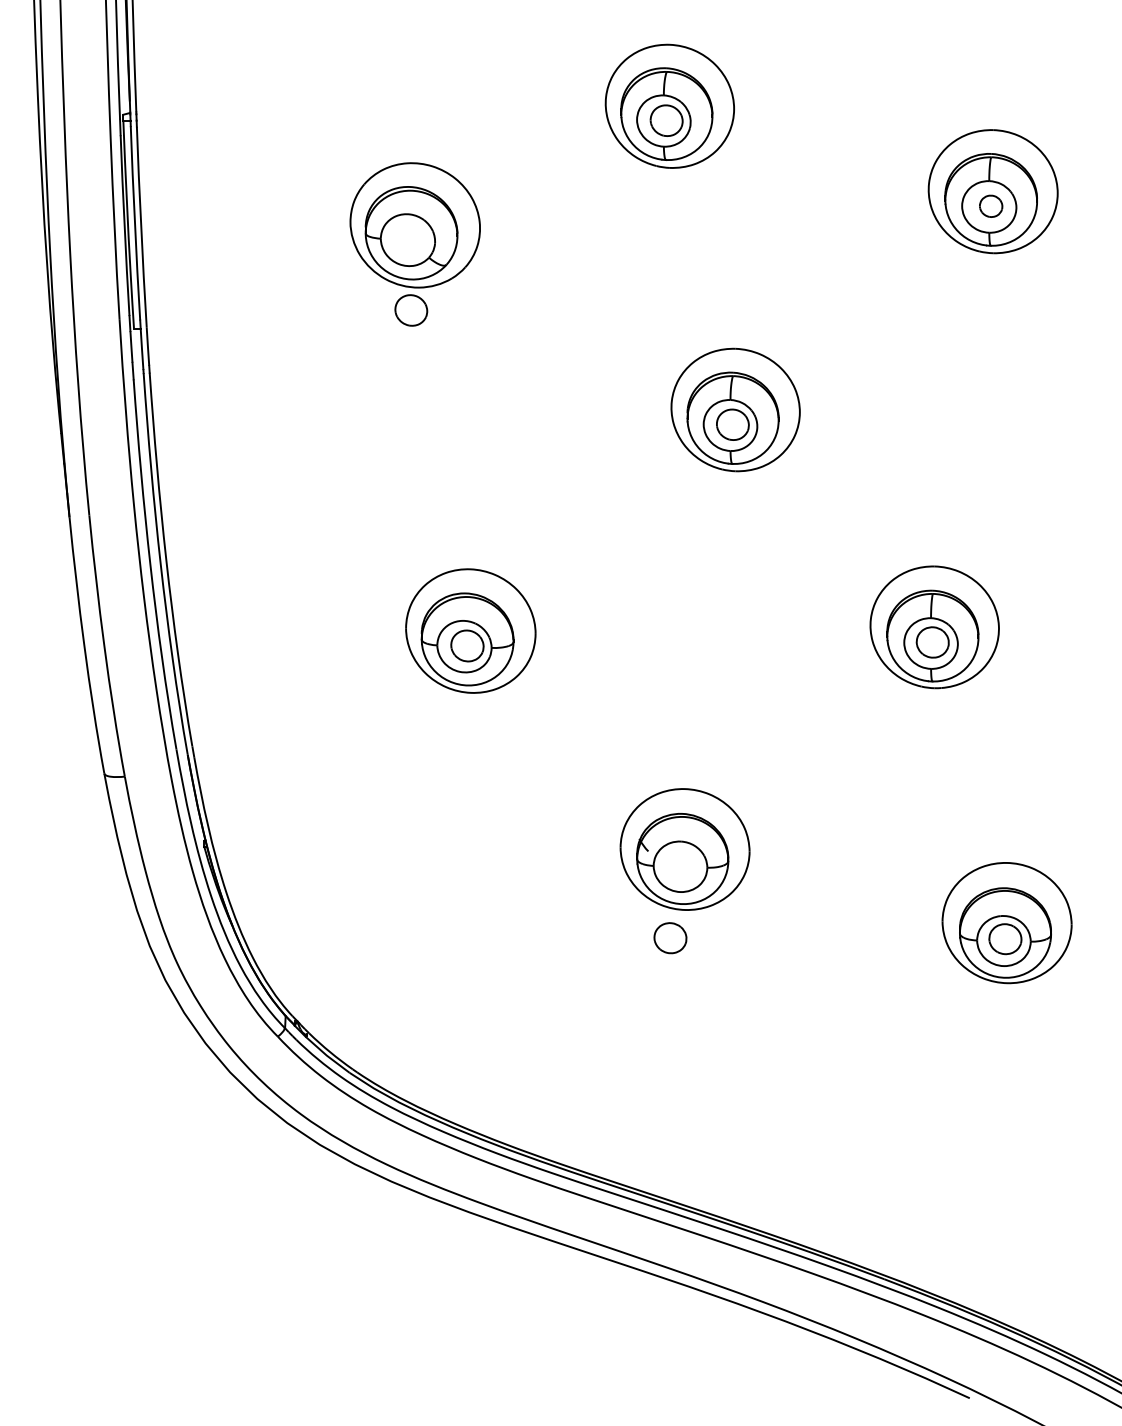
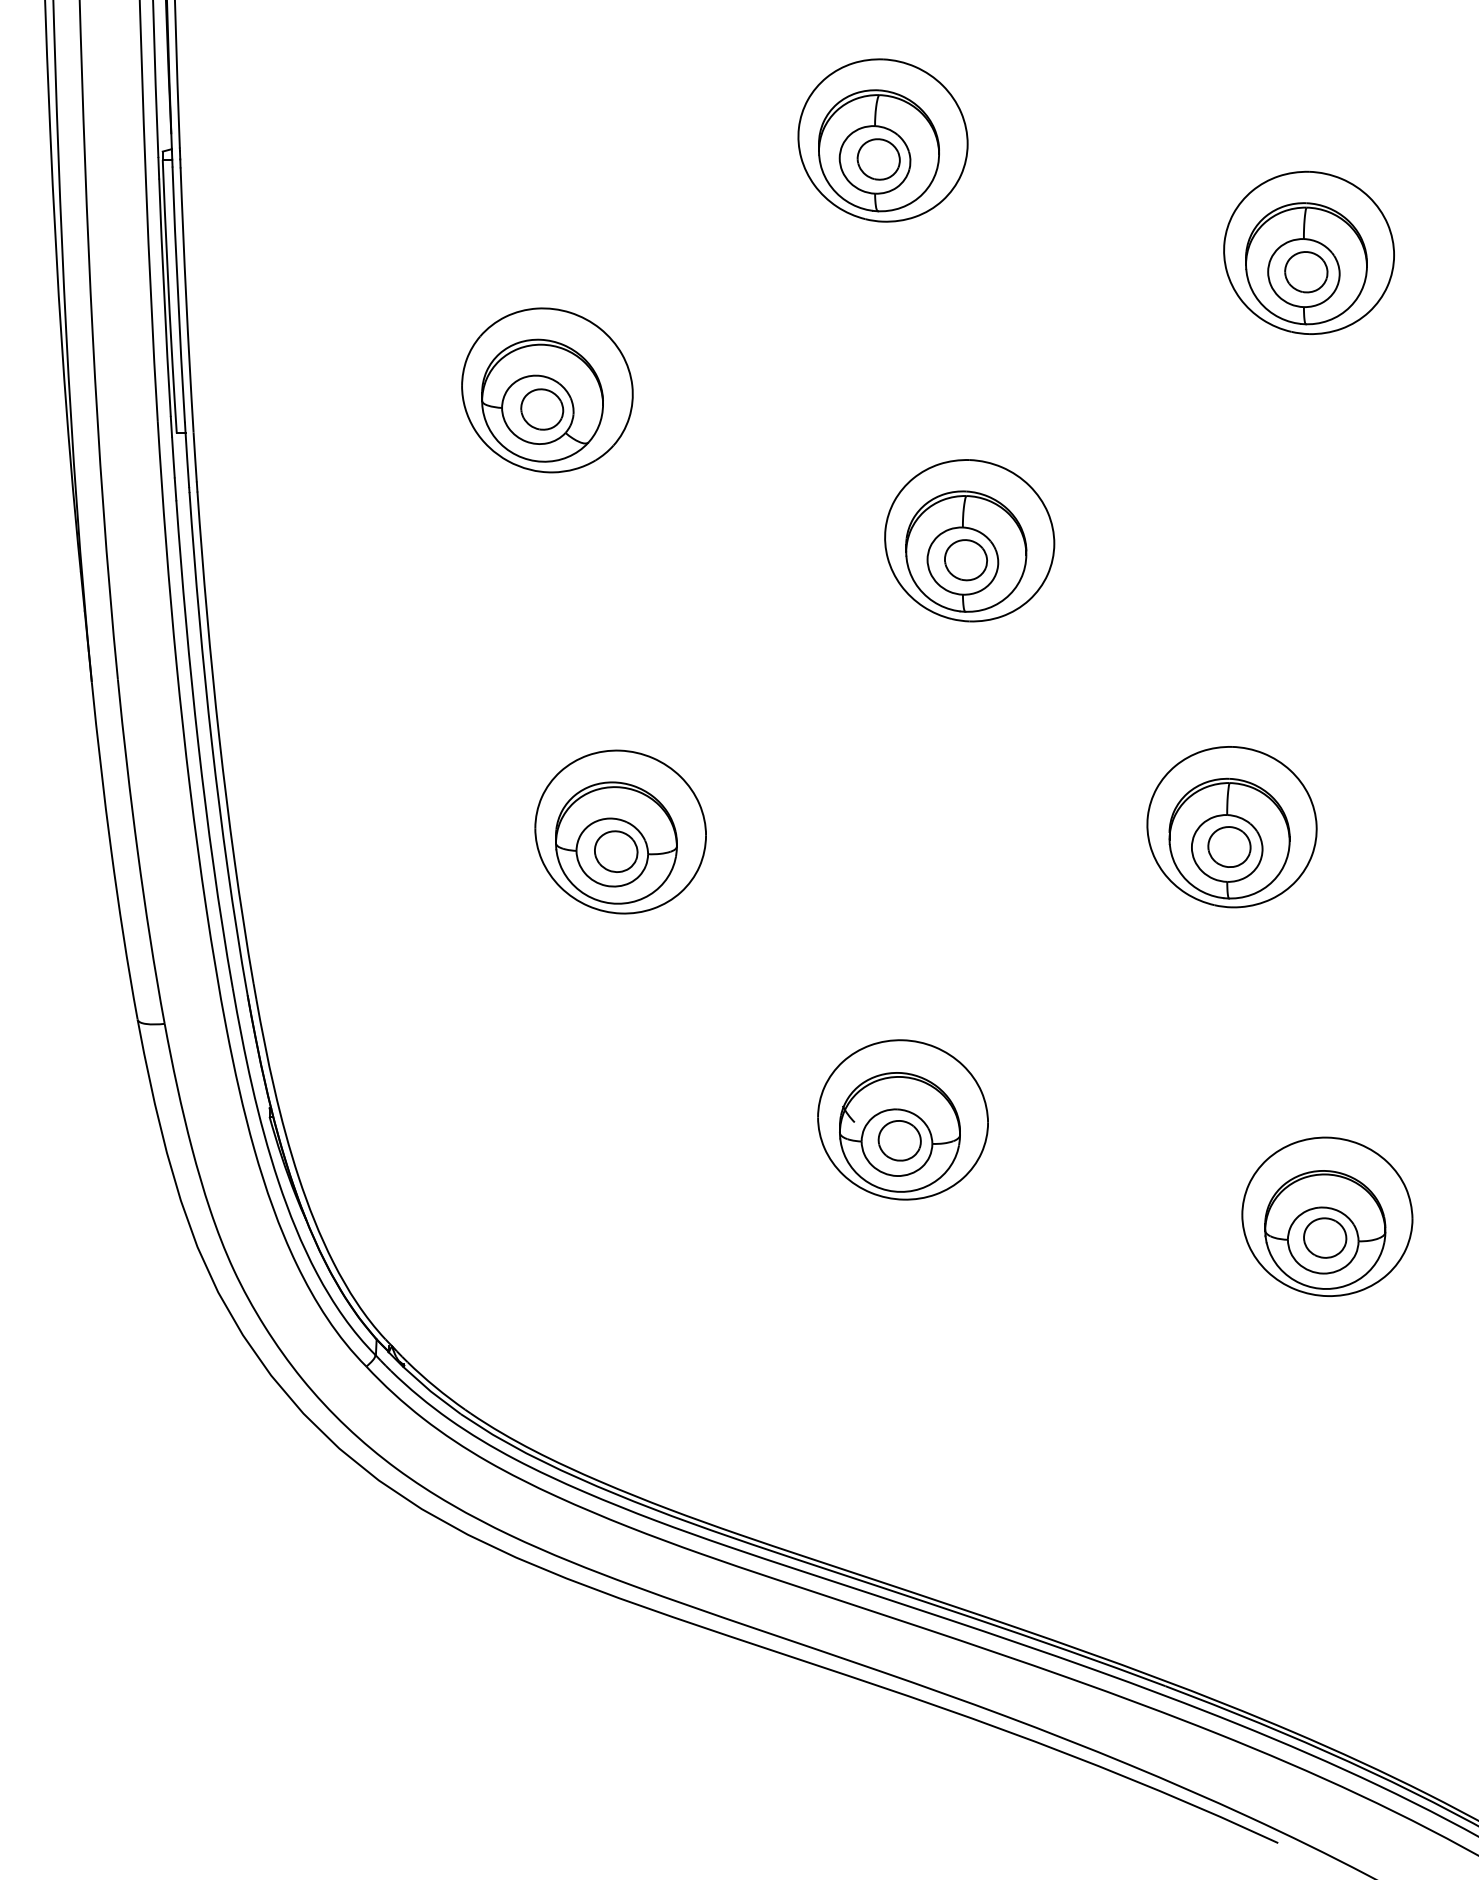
part: (991, 206) -> (1306, 272), size x1.43
part: (415, 225) -> (547, 390), moved
part: (670, 937) -> (899, 1140), moved

